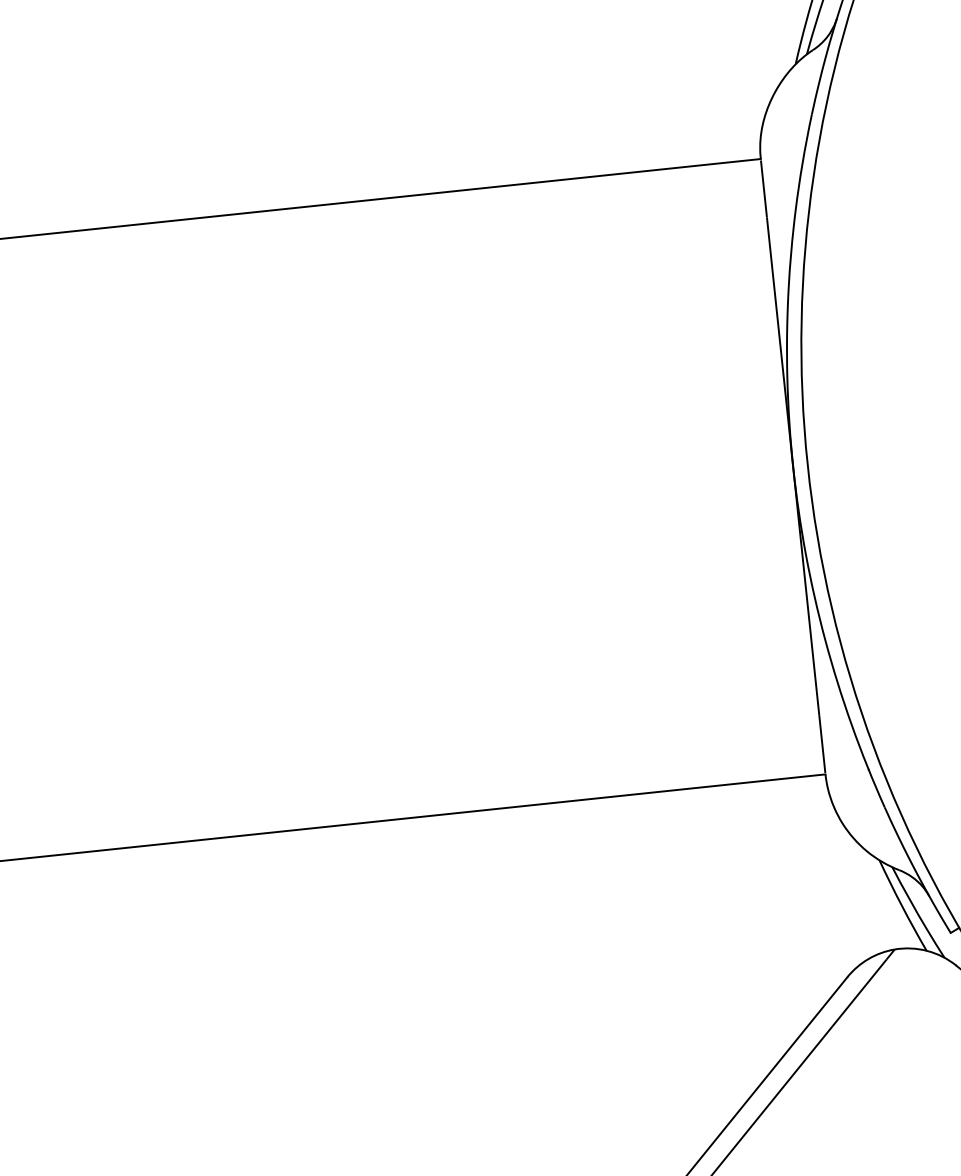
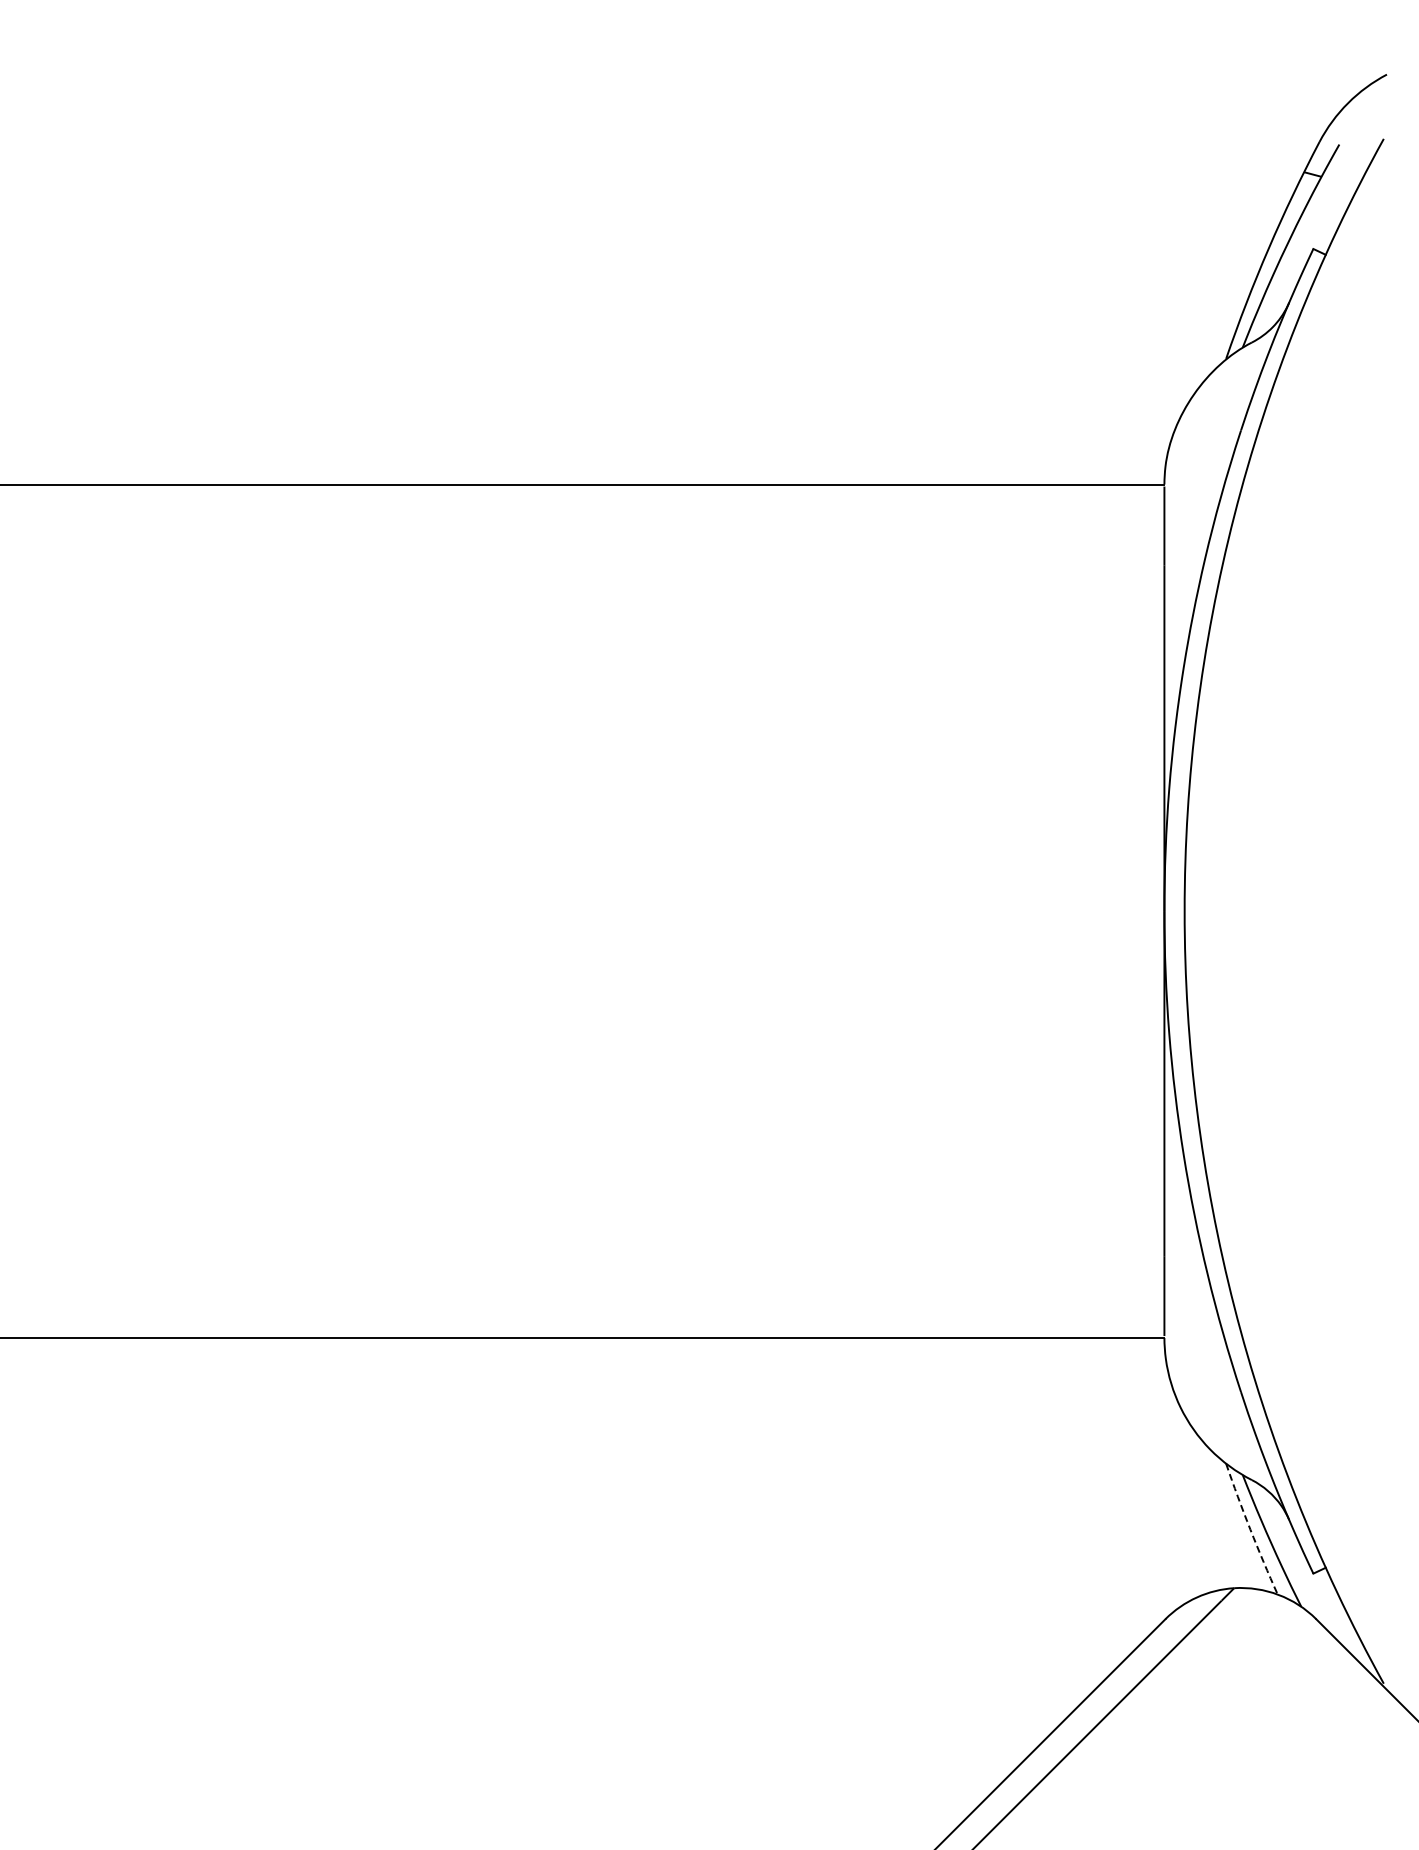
arc: (902, 905) -> (1250, 1529), solid -> dashed

